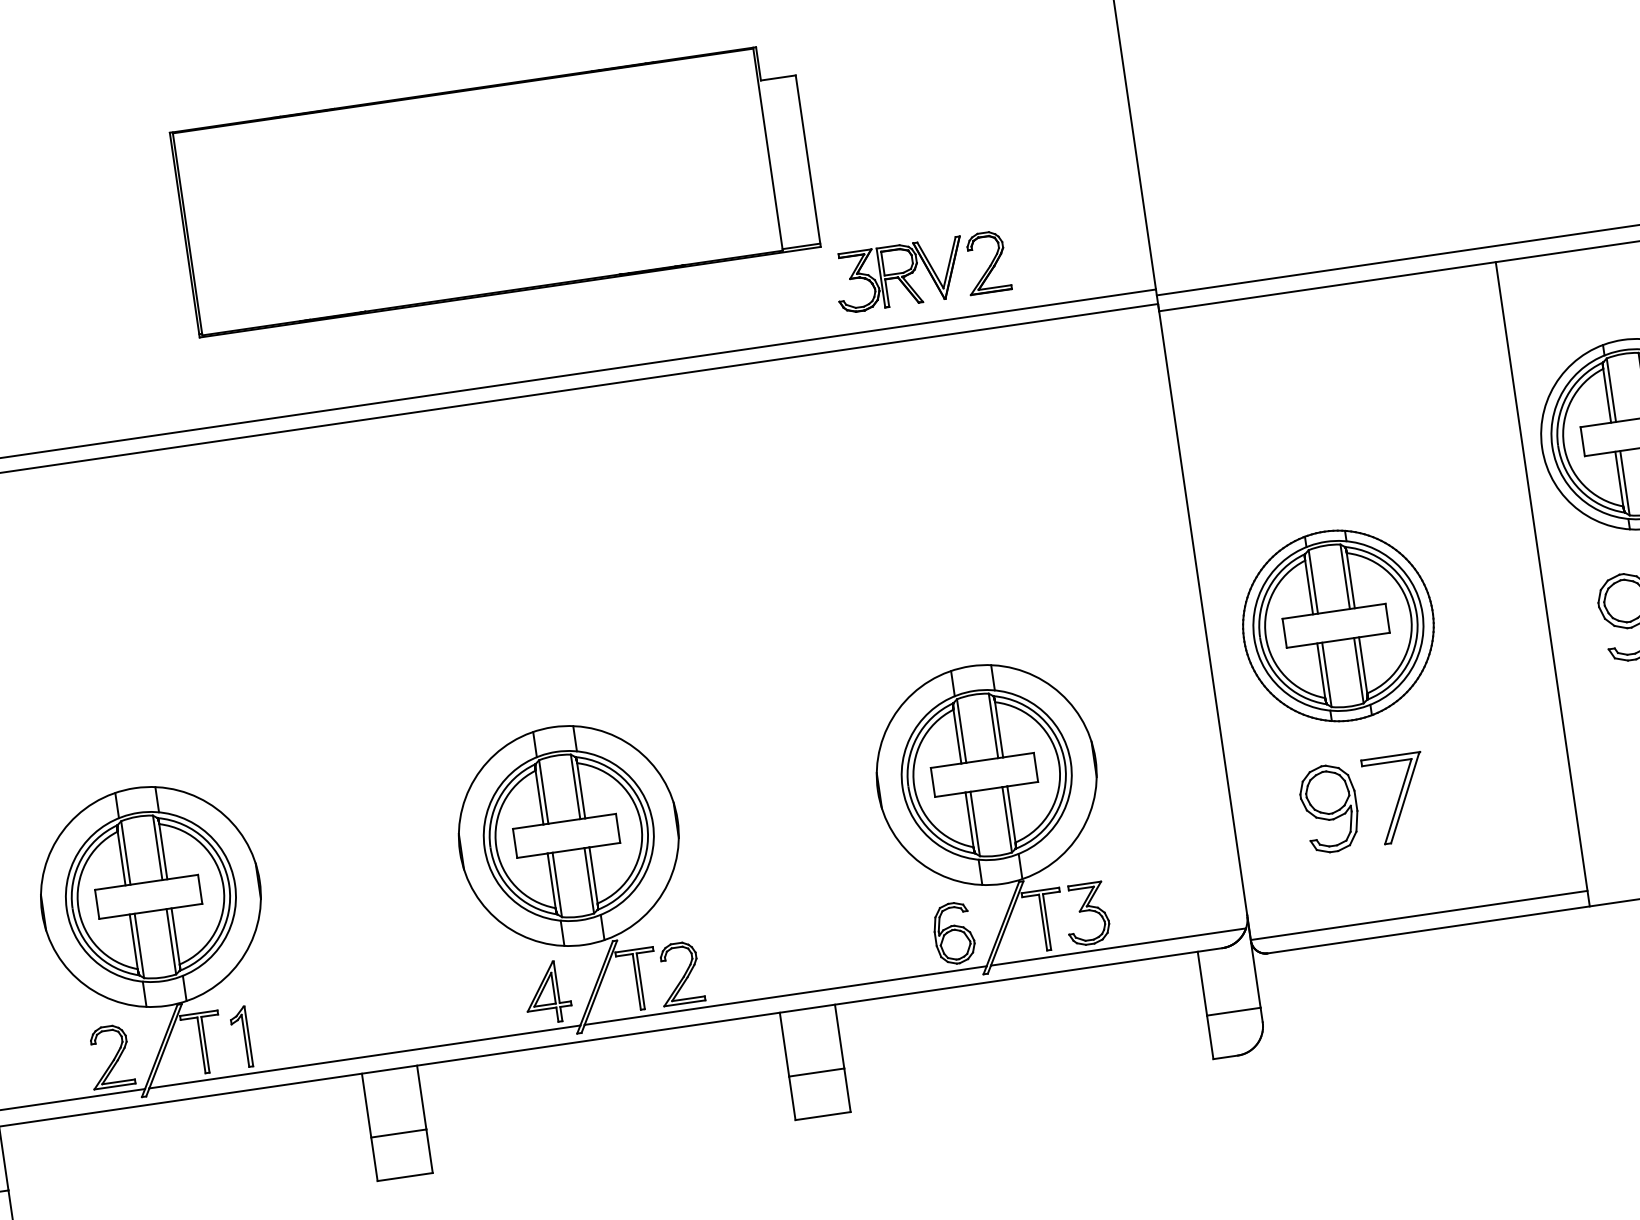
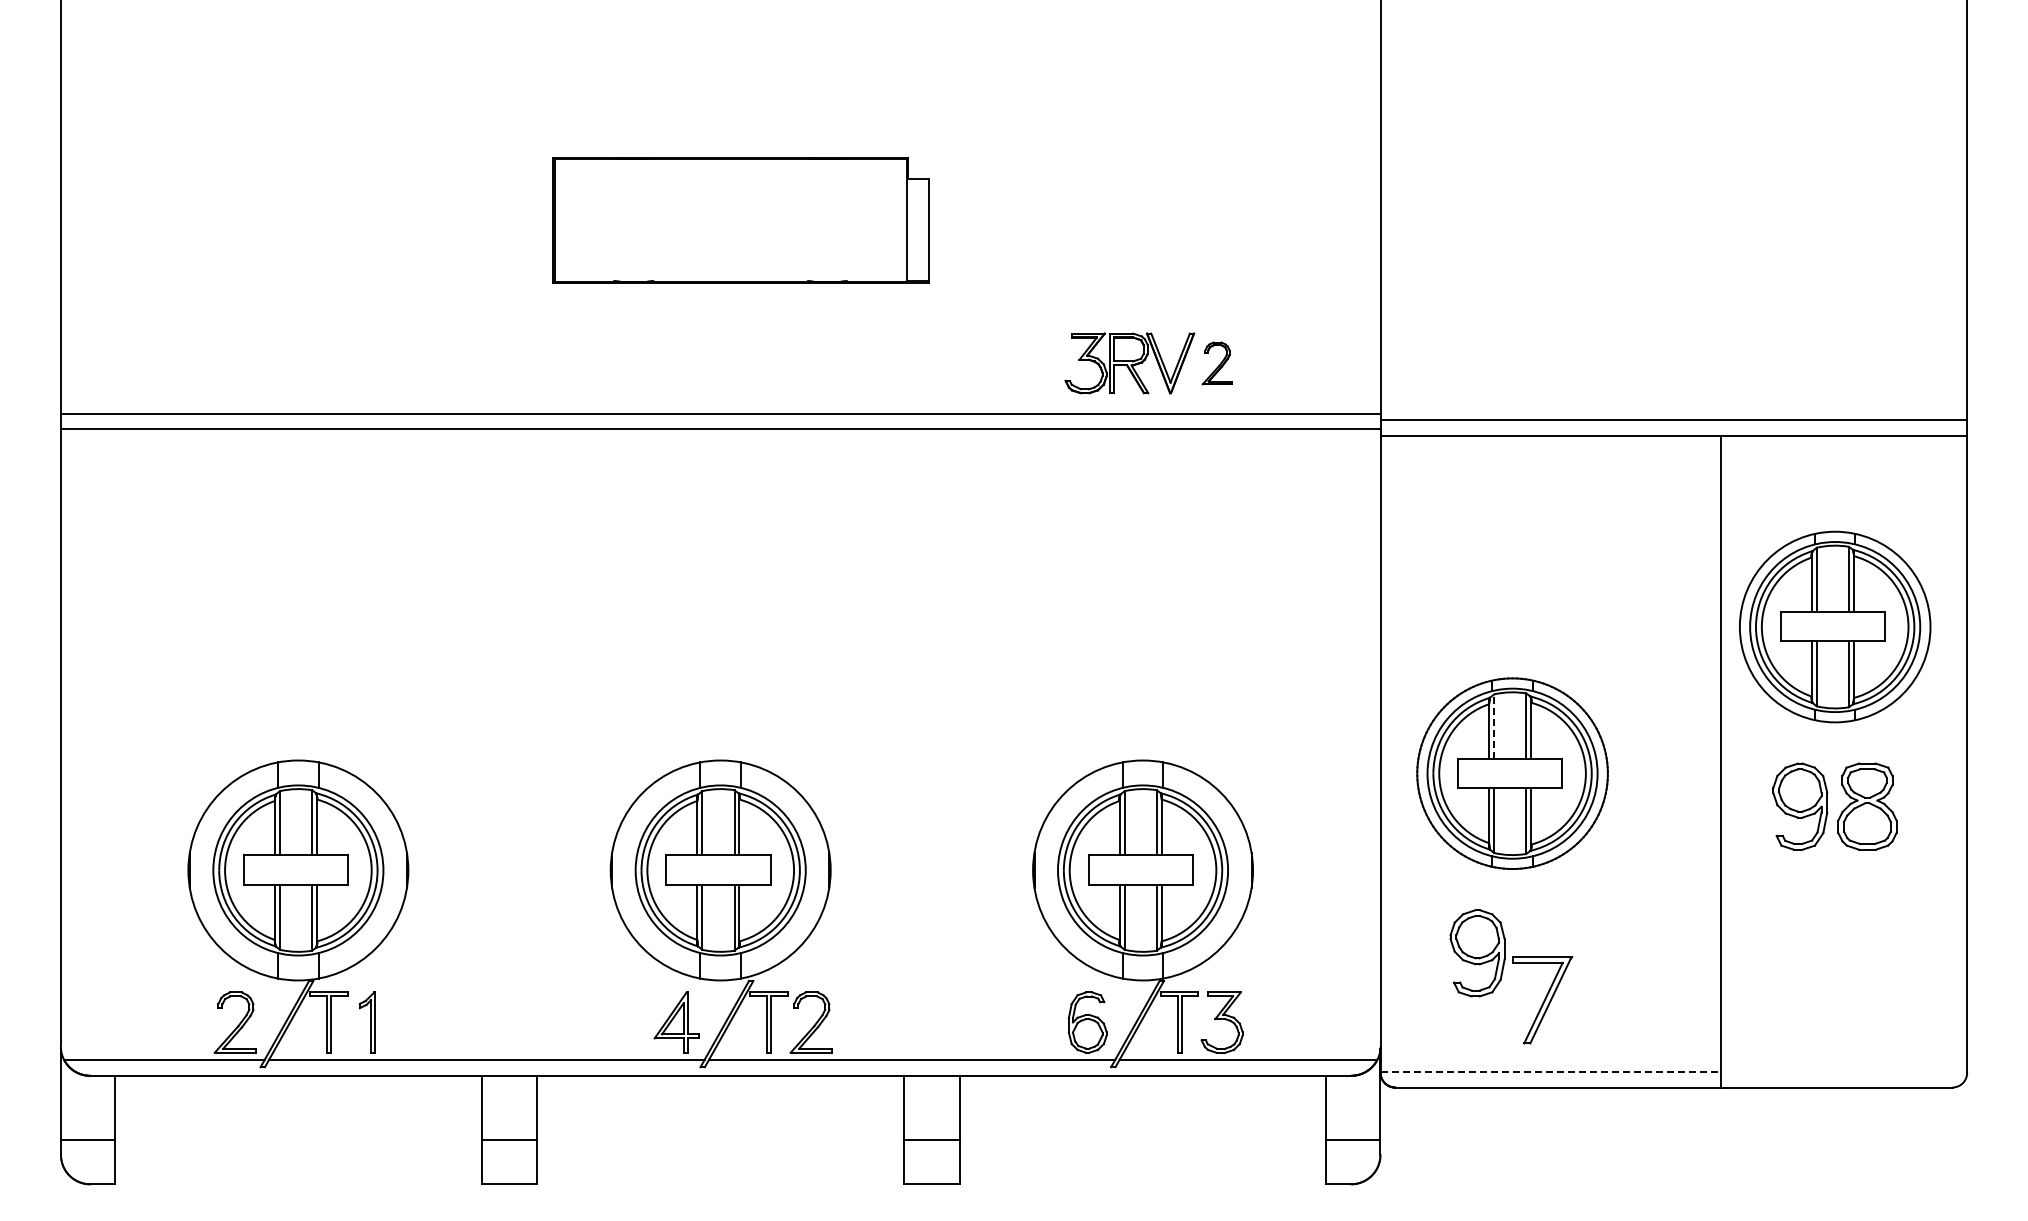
part: (494, 190) -> (740, 220), size x0.6
part: (986, 262) -> (1216, 363), size x0.7
line: (1313, 581) -> (1494, 726), solid -> dashed
part: (1396, 799) -> (1542, 1000), moved
line: (1419, 915) -> (1551, 1071), solid -> dashed

